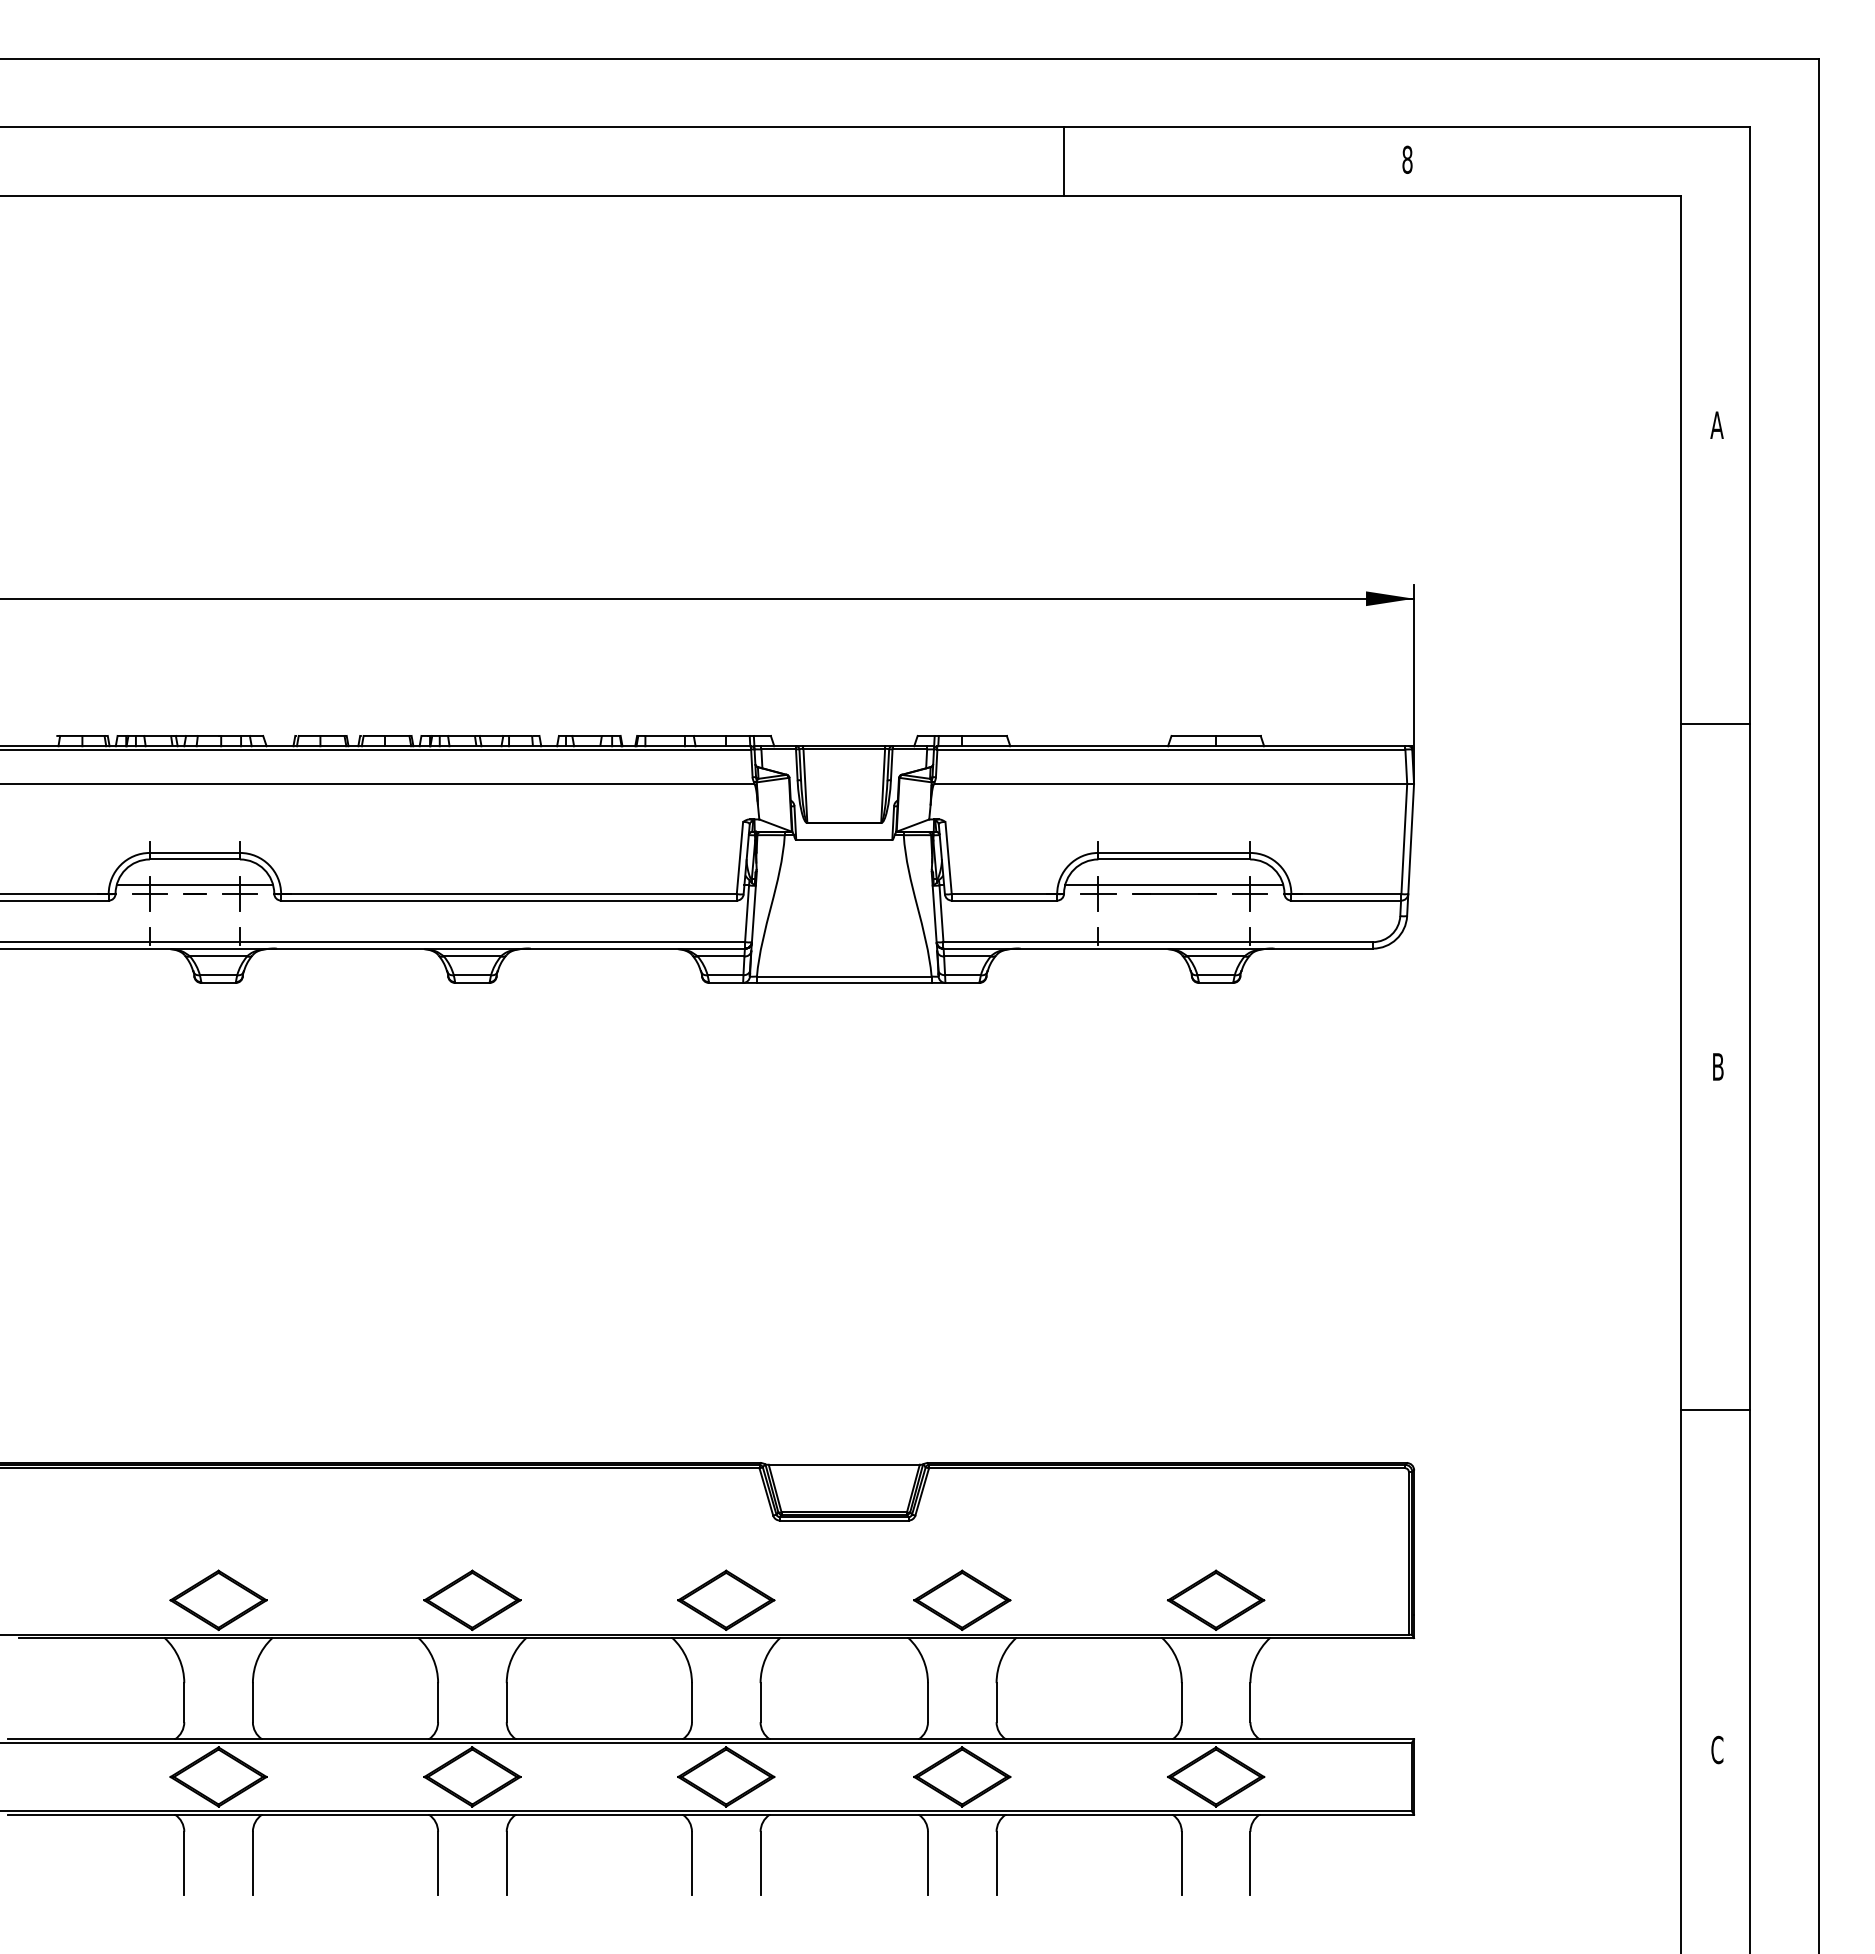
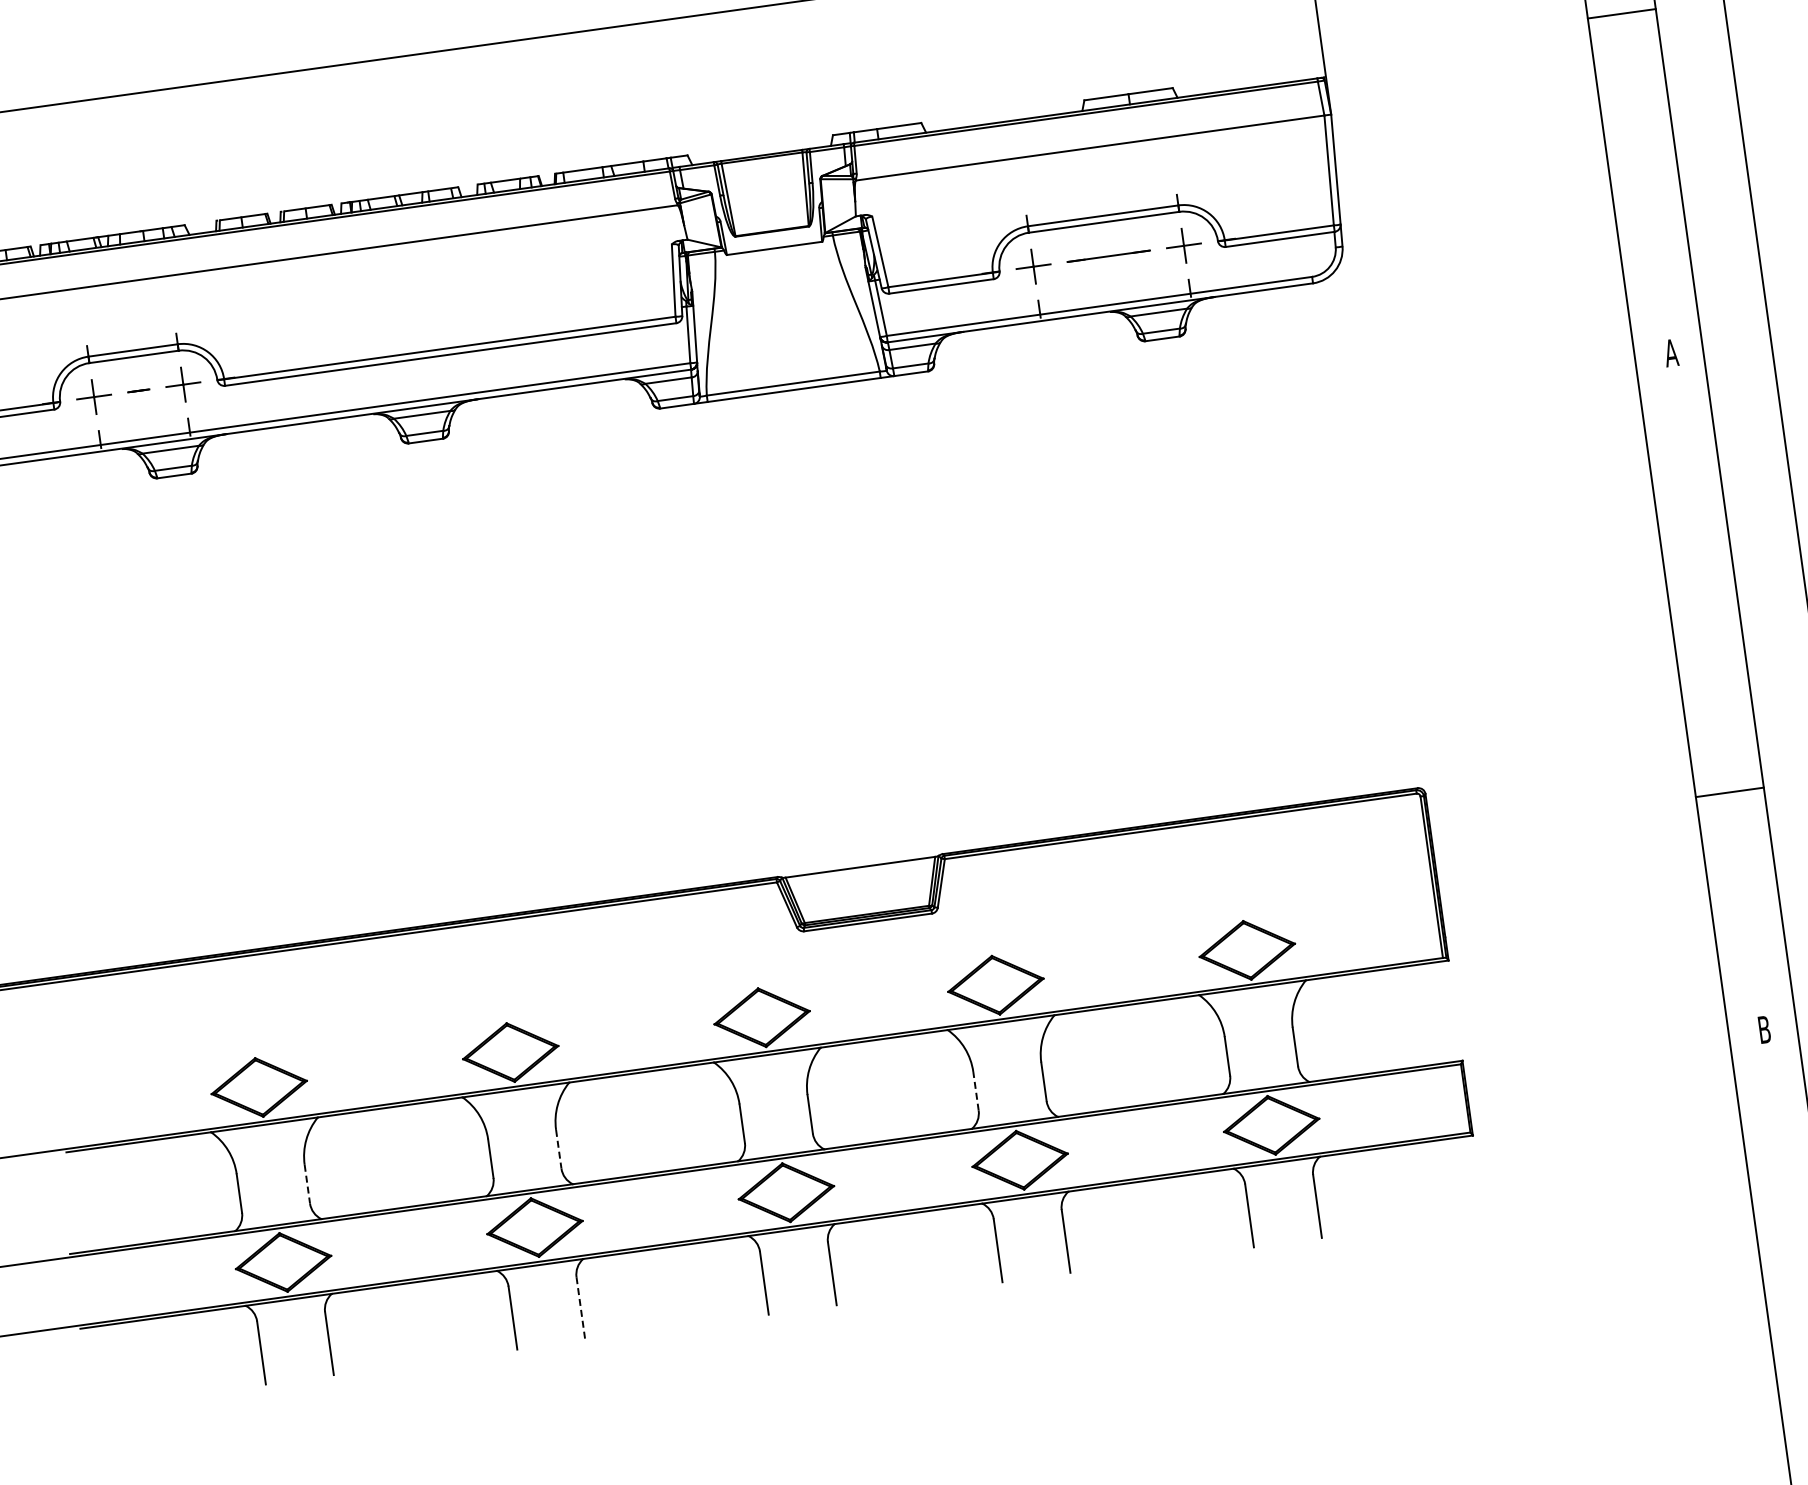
line: (194, 885) -> (137, 382), removed
line: (1174, 885) -> (1107, 248), removed
text: (1717, 1066) -> (1670, 352), B -> A
line: (1715, 1410) -> (1729, 792), moved
line: (927, 1702) -> (975, 1091), solid -> dashed
line: (252, 1703) -> (307, 1185), solid -> dashed
line: (506, 1703) -> (558, 1150), solid -> dashed
text: (1717, 1749) -> (1764, 1029), C -> B
line: (506, 1863) -> (580, 1308), solid -> dashed

